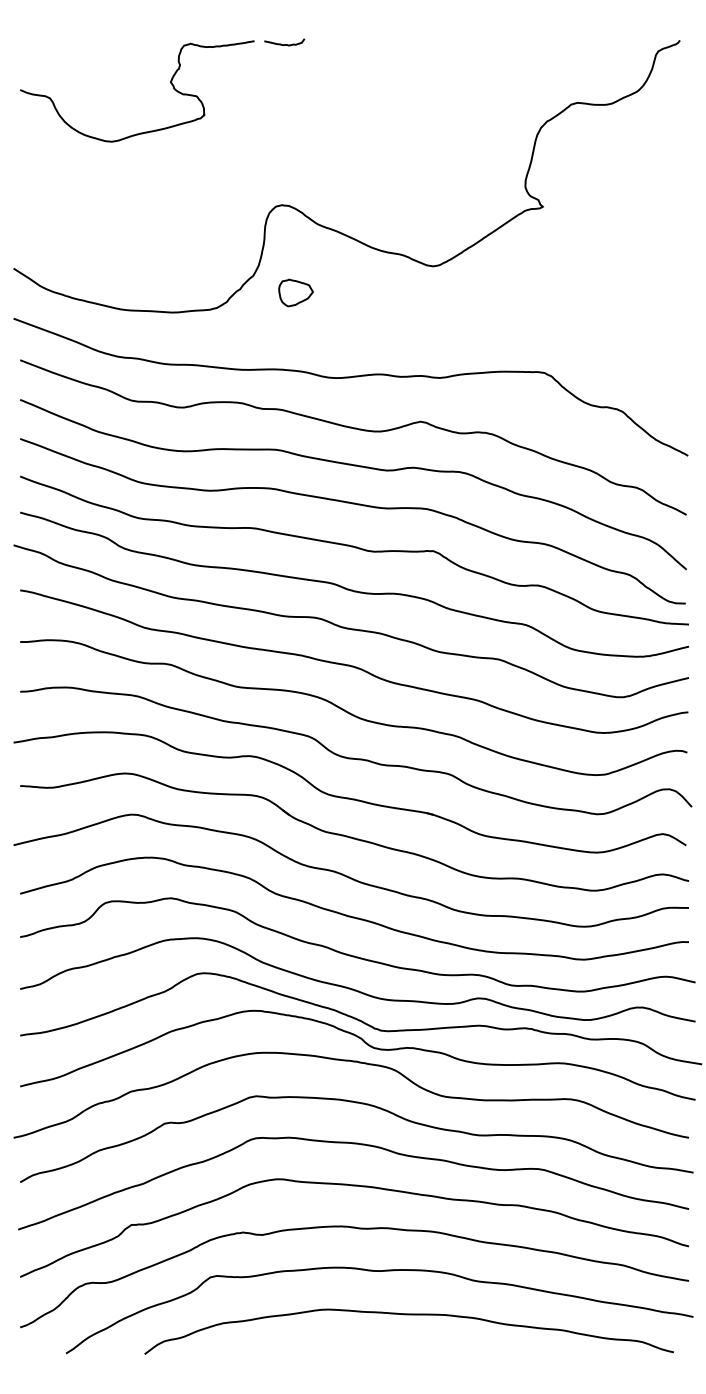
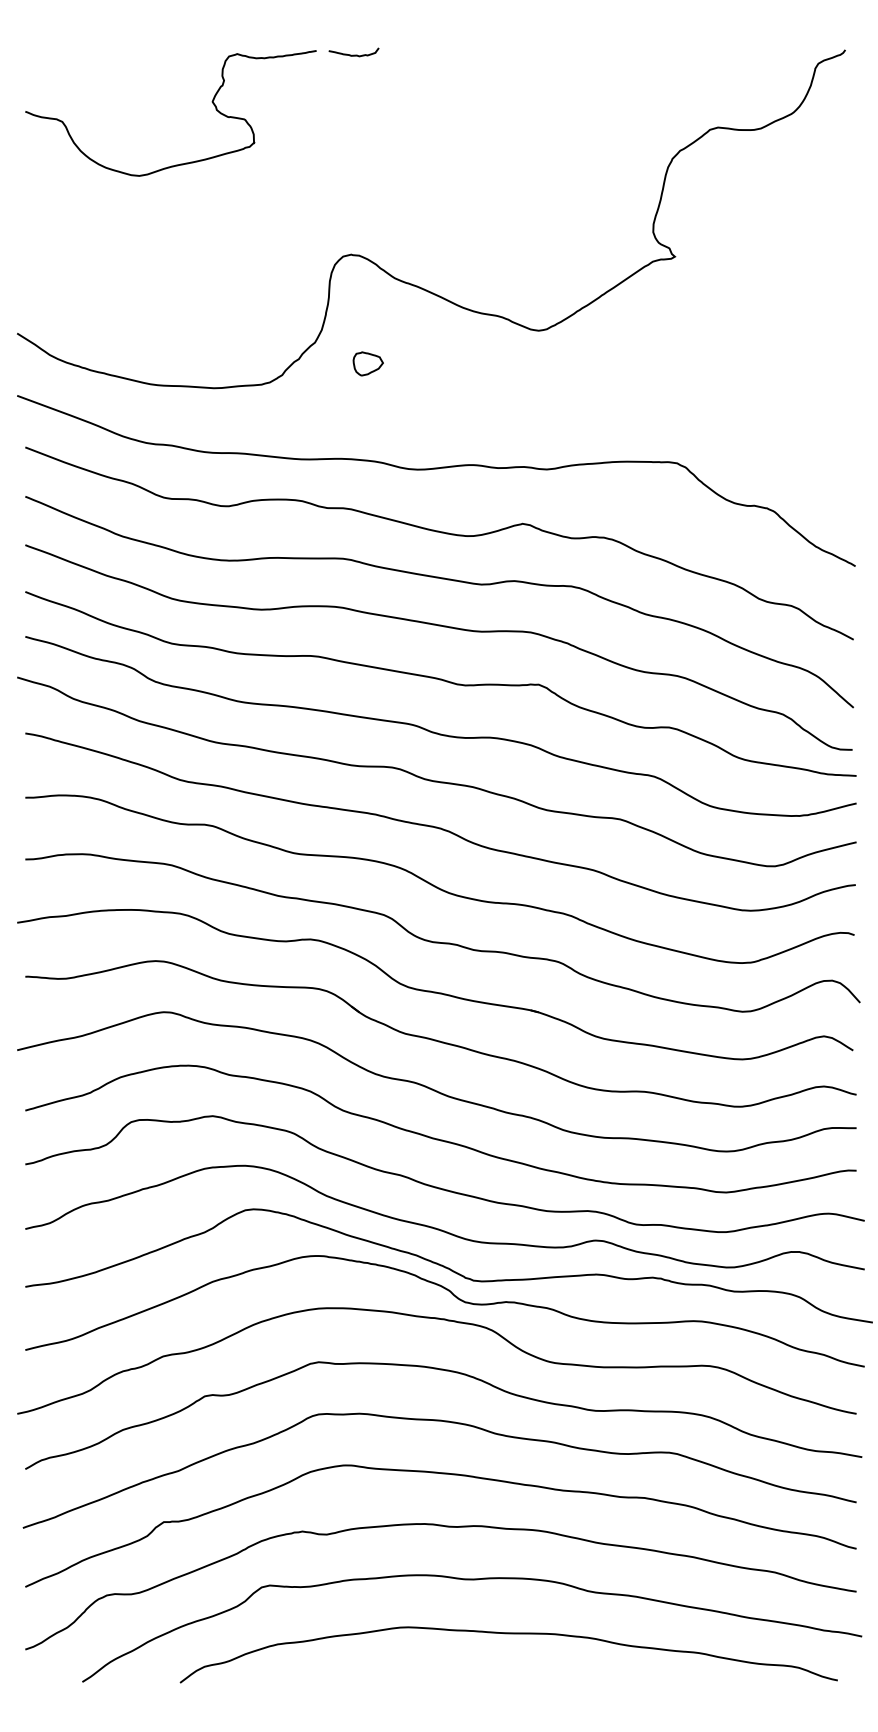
part: (296, 292) -> (368, 363), size x0.7

